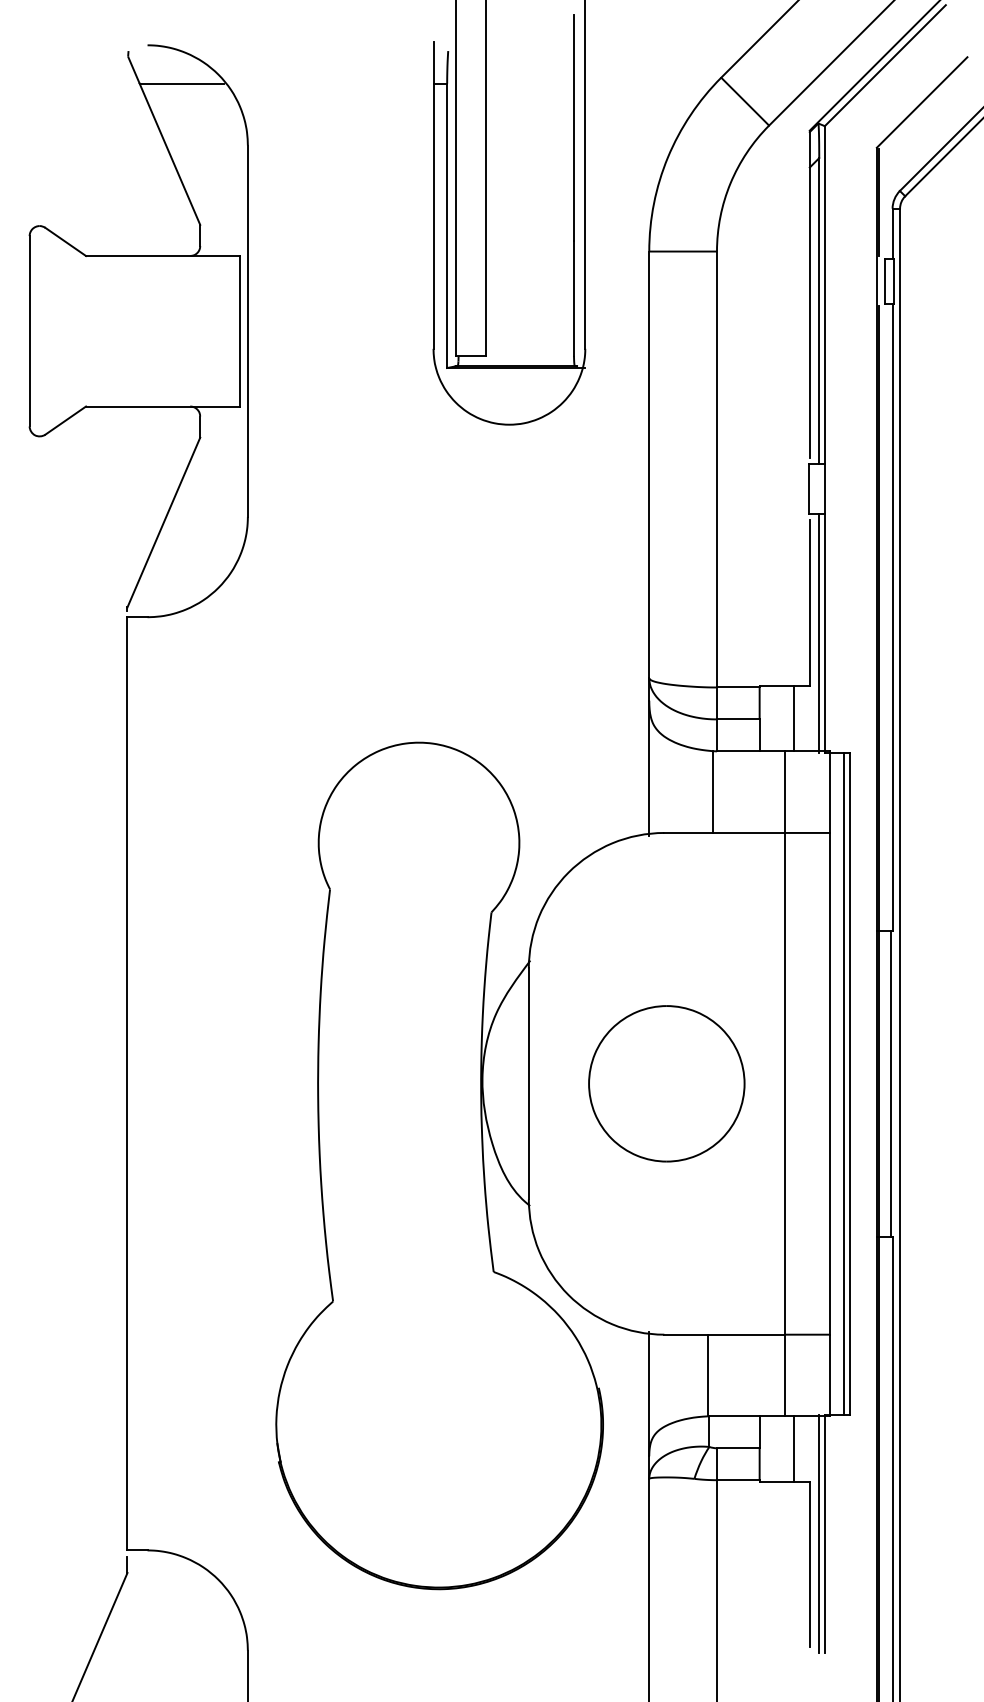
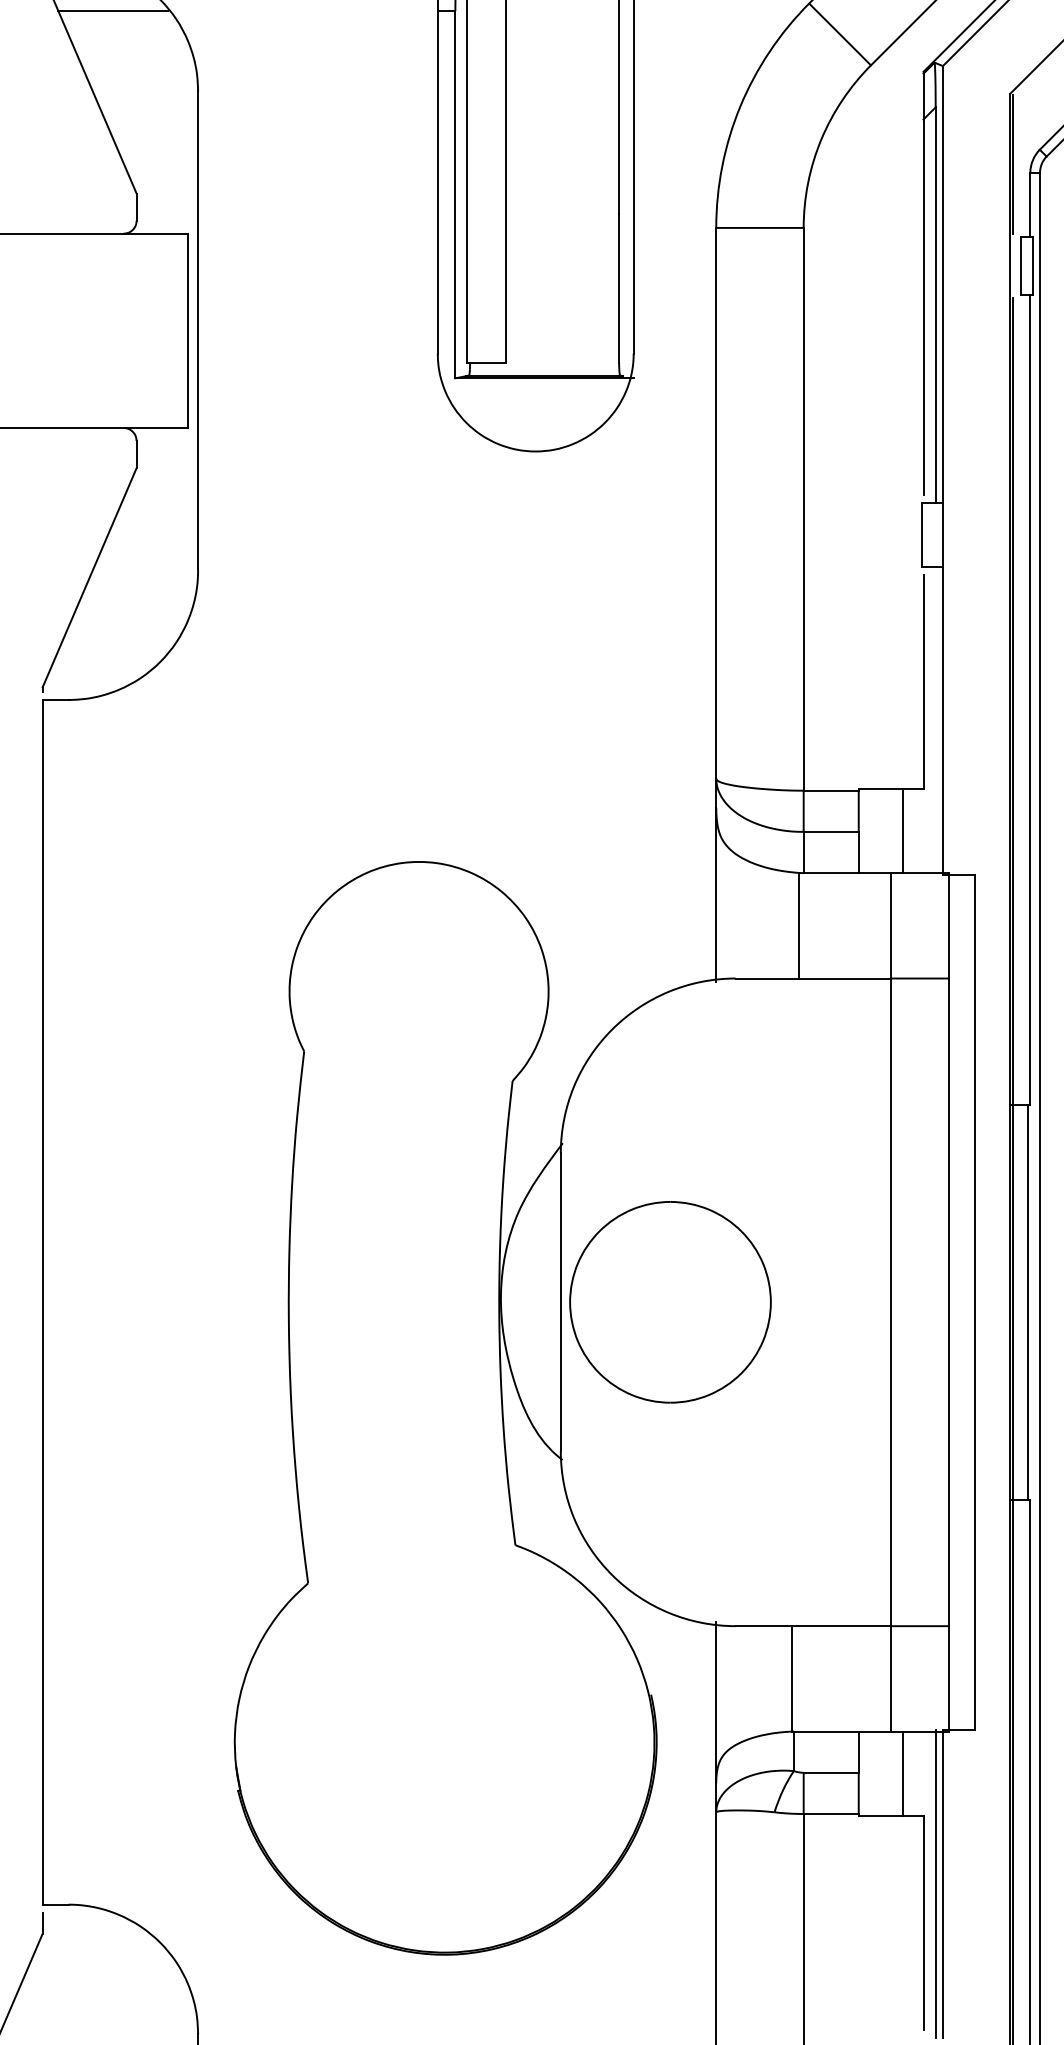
line: (819, 633) -> (936, 721), removed
part: (666, 1083) -> (670, 1301), moved
line: (844, 1083) -> (968, 1301), removed

